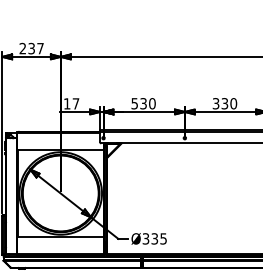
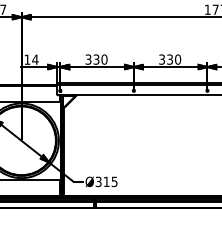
text: (75, 103) -> (34, 59), 17 -> 14
text: (134, 103) -> (88, 59), 530 -> 330
text: (154, 238) -> (106, 181), Ø335 -> Ø315

